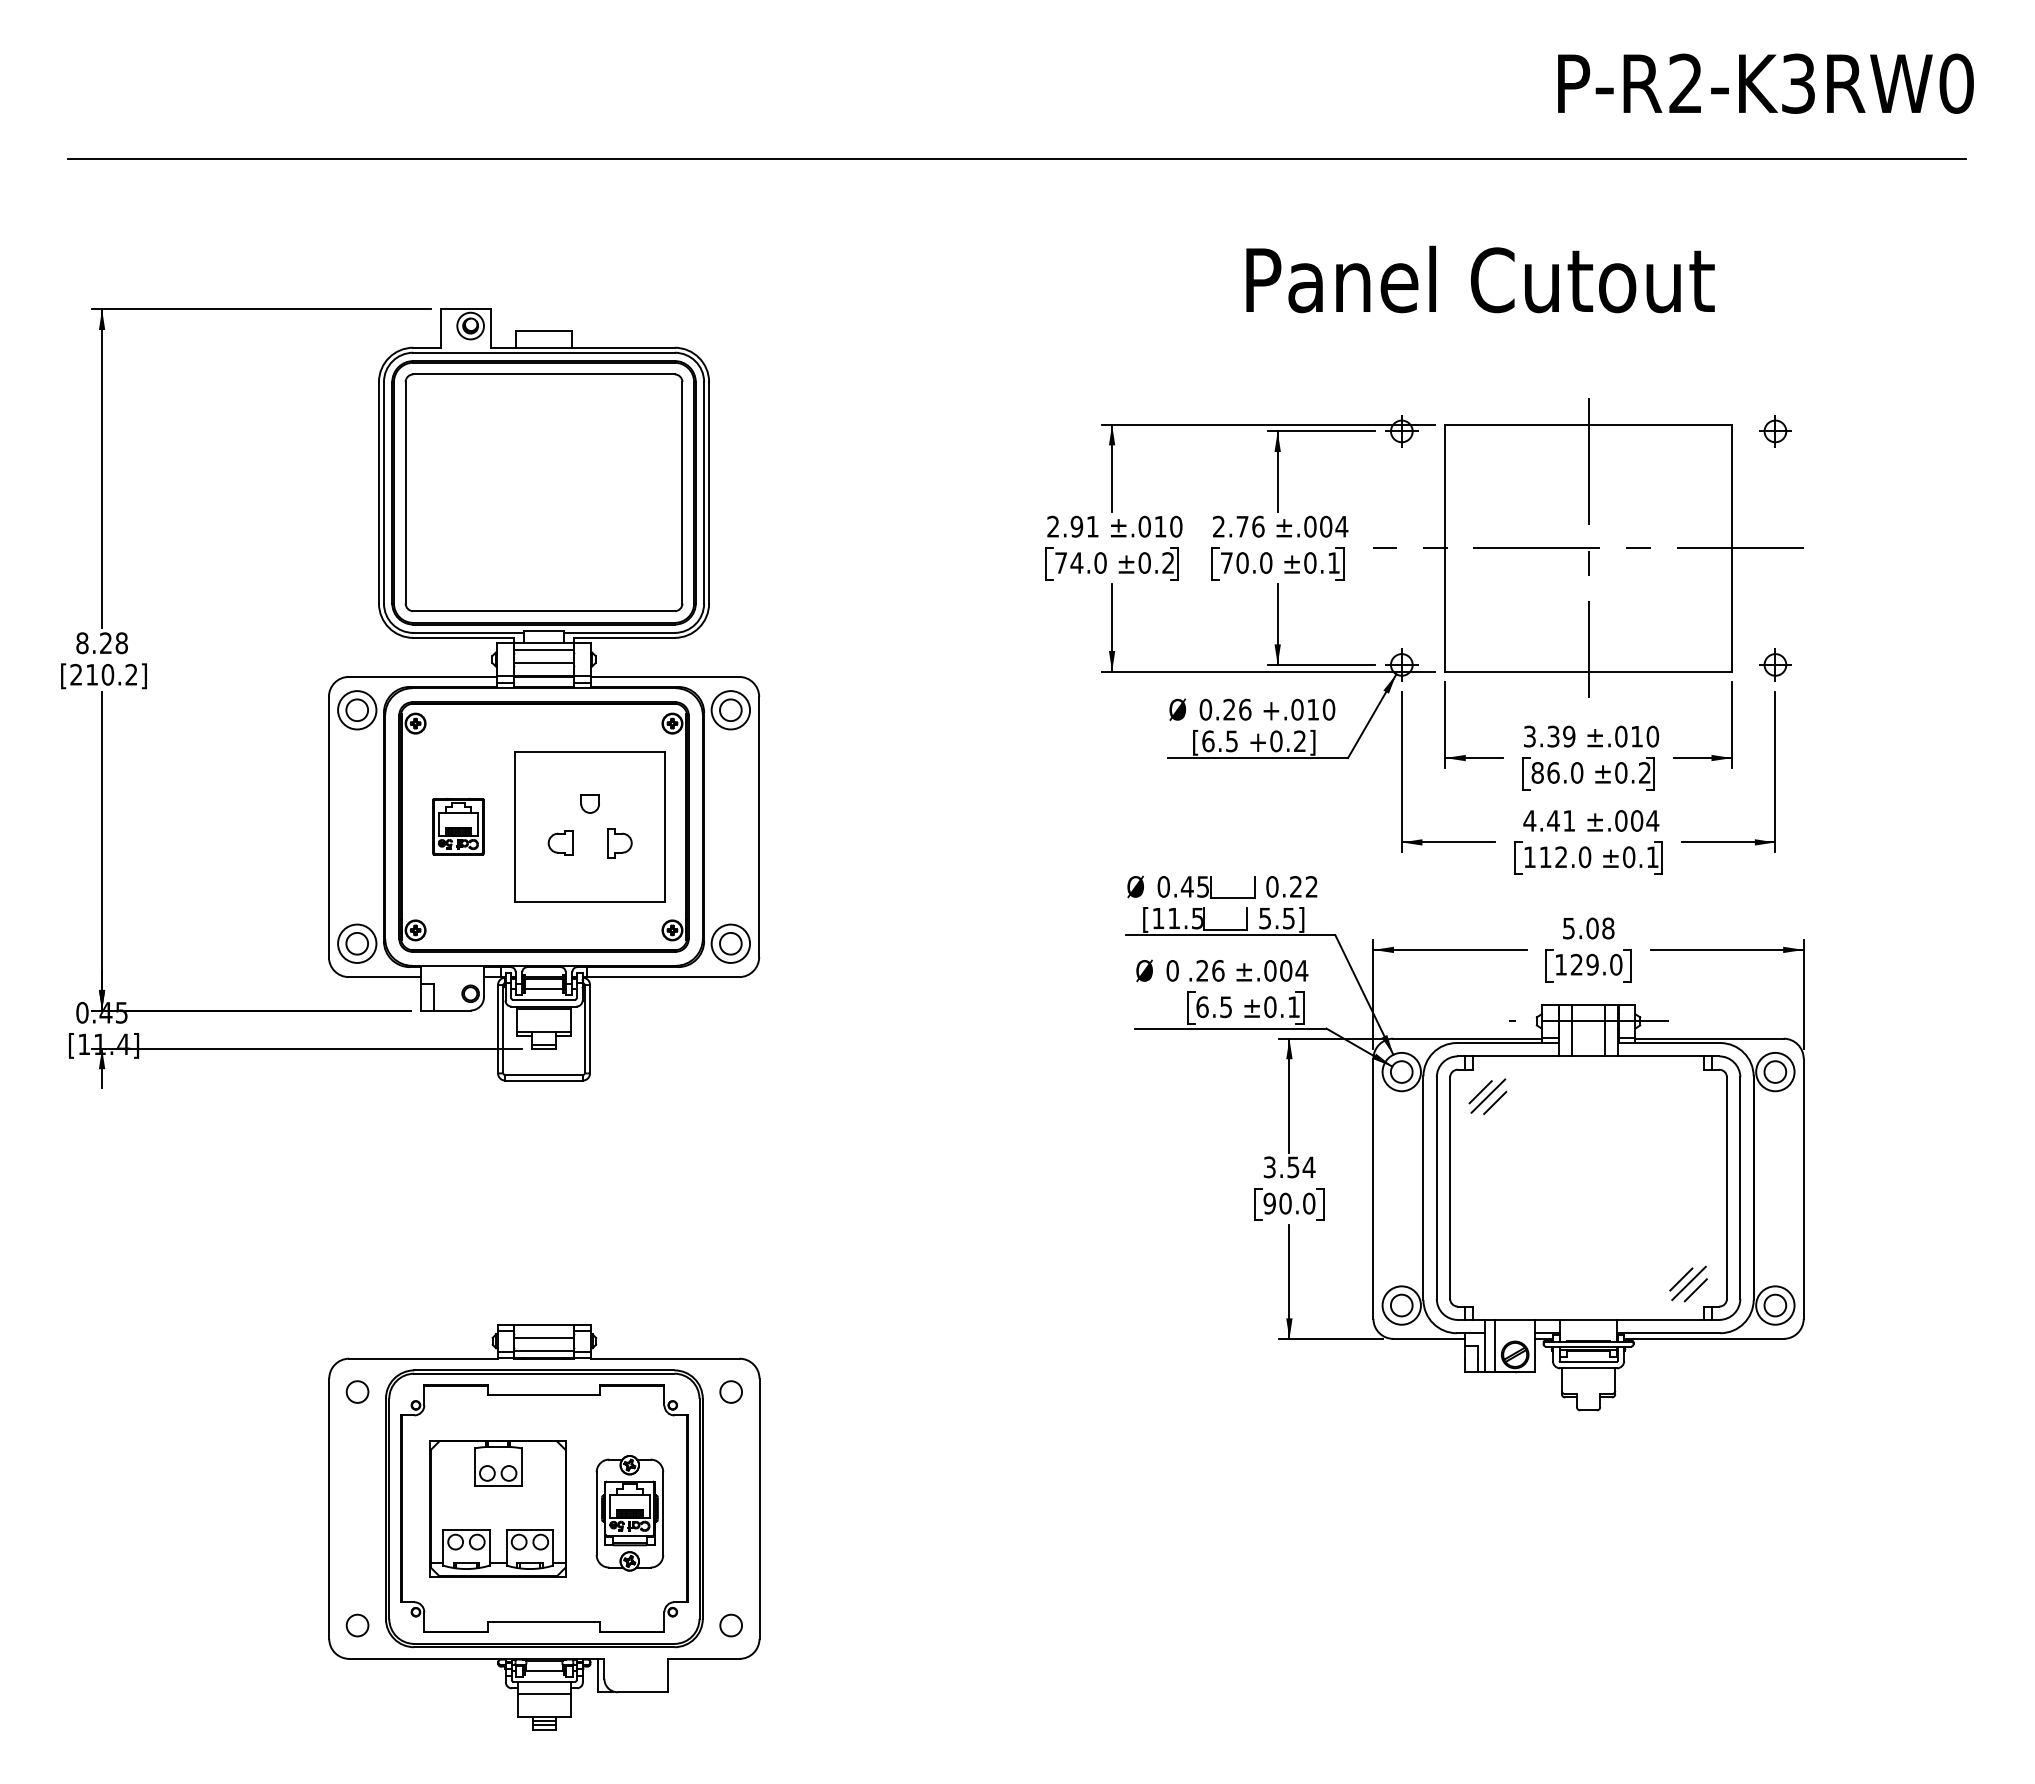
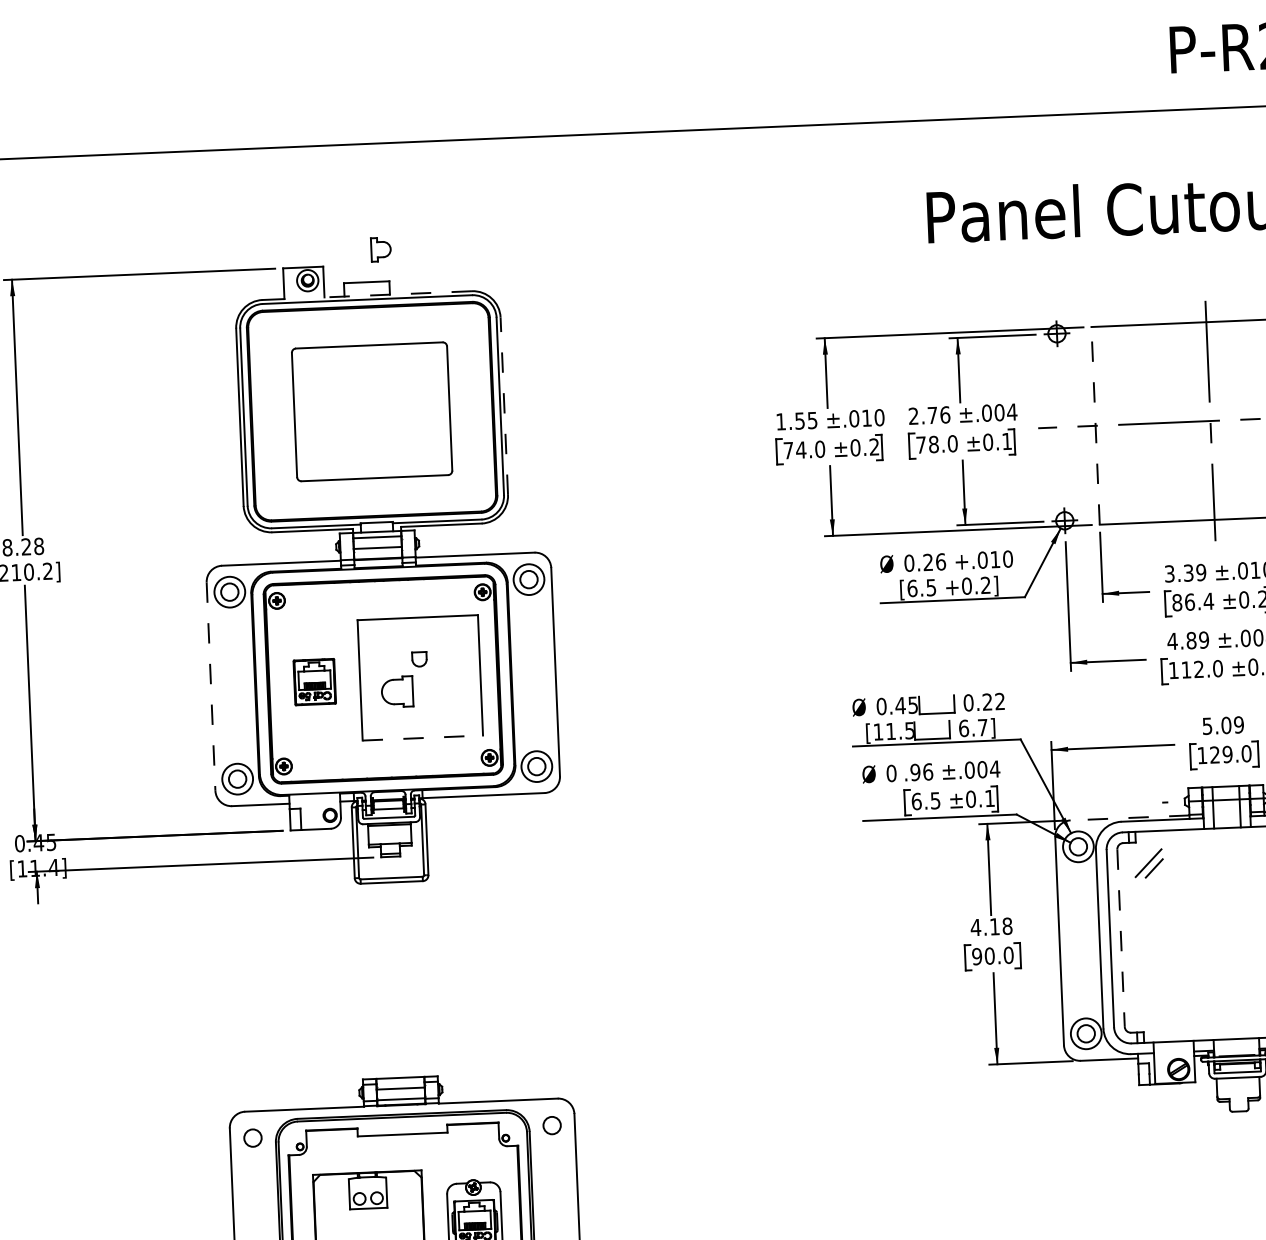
line: (582, 347) -> (398, 294), solid -> dashed
part: (543, 492) -> (371, 411), size x0.7
line: (709, 492) -> (504, 405), solid -> dashed
text: (1072, 526) -> (796, 421), 2.91 -> 1.55
line: (1445, 547) -> (1095, 425), solid -> dashed
text: (1242, 562) -> (933, 444), 70.0 -> 78.0
text: (1576, 772) -> (1208, 601), 86.0 -> 86.4
text: (1560, 820) -> (1197, 640), 4.41 -> 4.89
line: (328, 827) -> (210, 687), solid -> dashed
part: (560, 842) -> (397, 691), size x1.6
part: (619, 843) -> (380, 249), moved
line: (590, 902) -> (423, 738), solid -> dashed
text: (1276, 918) -> (972, 728), 5.5] -> 6.7]
text: (1608, 928) -> (1239, 724), 5.08 -> 5.09
text: (1202, 970) -> (915, 772), .26 -> .96
line: (1467, 1038) -> (1129, 817), solid -> dashed
line: (1480, 1092) -> (1142, 860), removed
text: (1289, 1167) -> (991, 927), 3.54 -> 4.18
line: (1450, 1188) -> (1121, 938), solid -> dashed
line: (1495, 1345) -> (1162, 1062), removed

